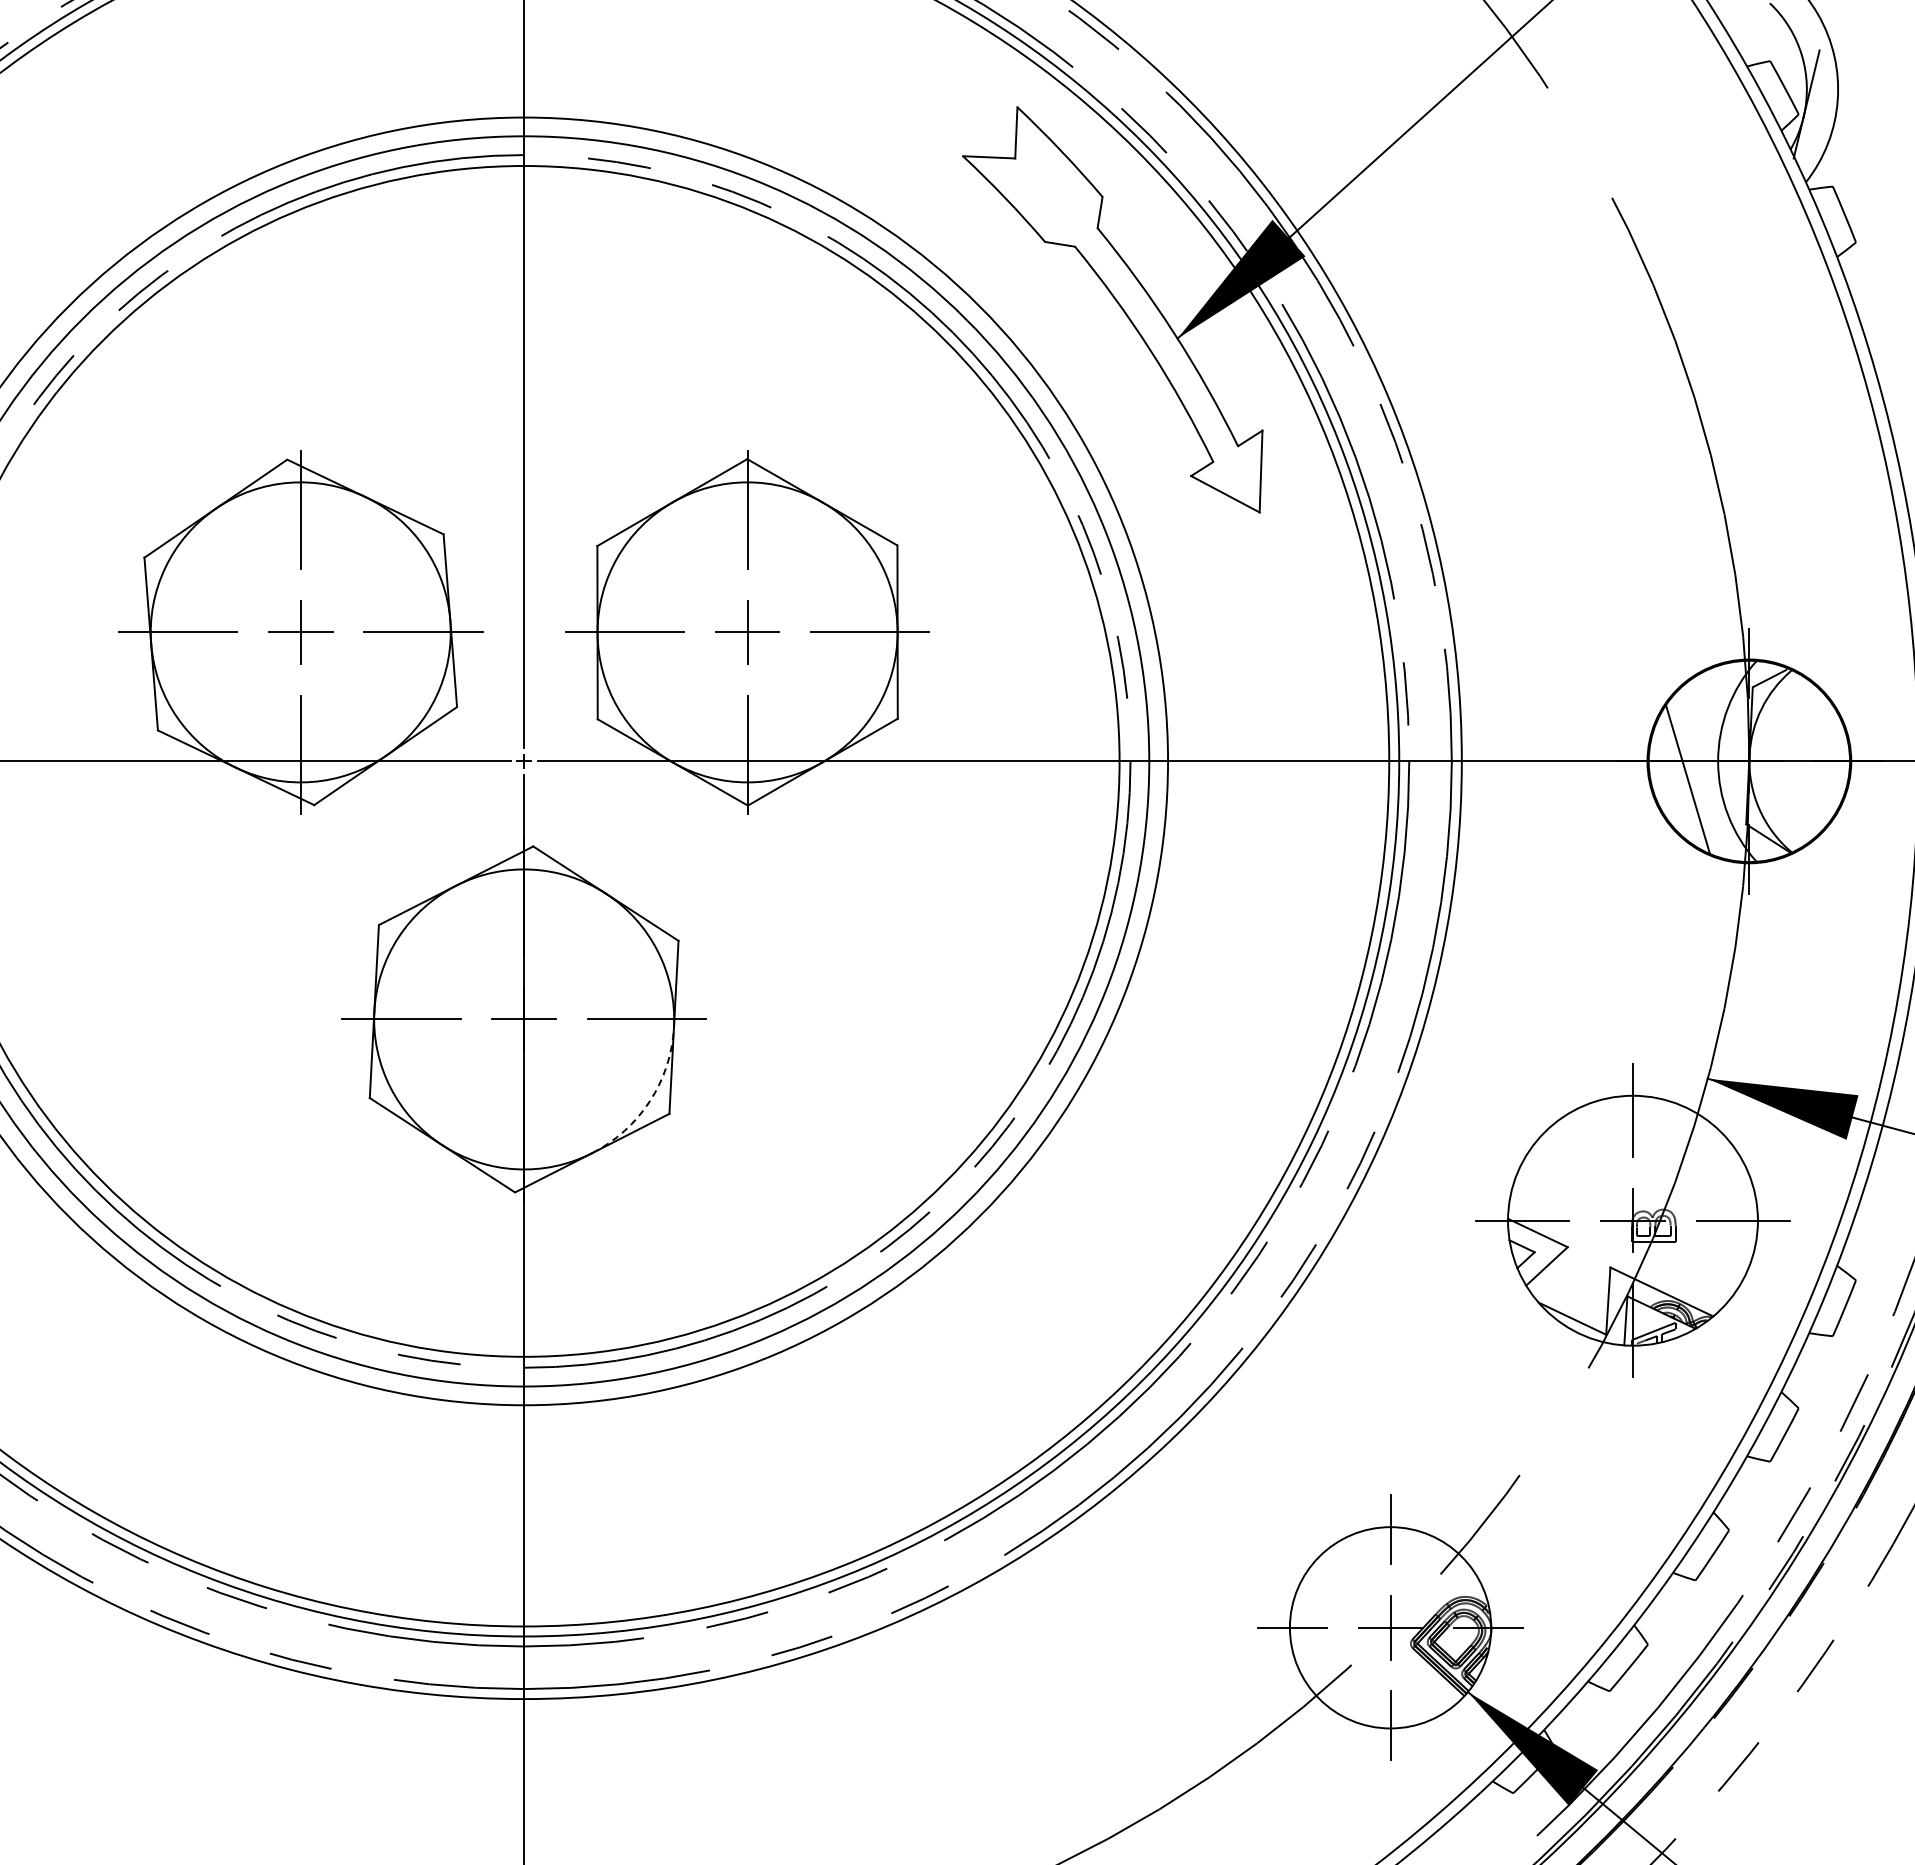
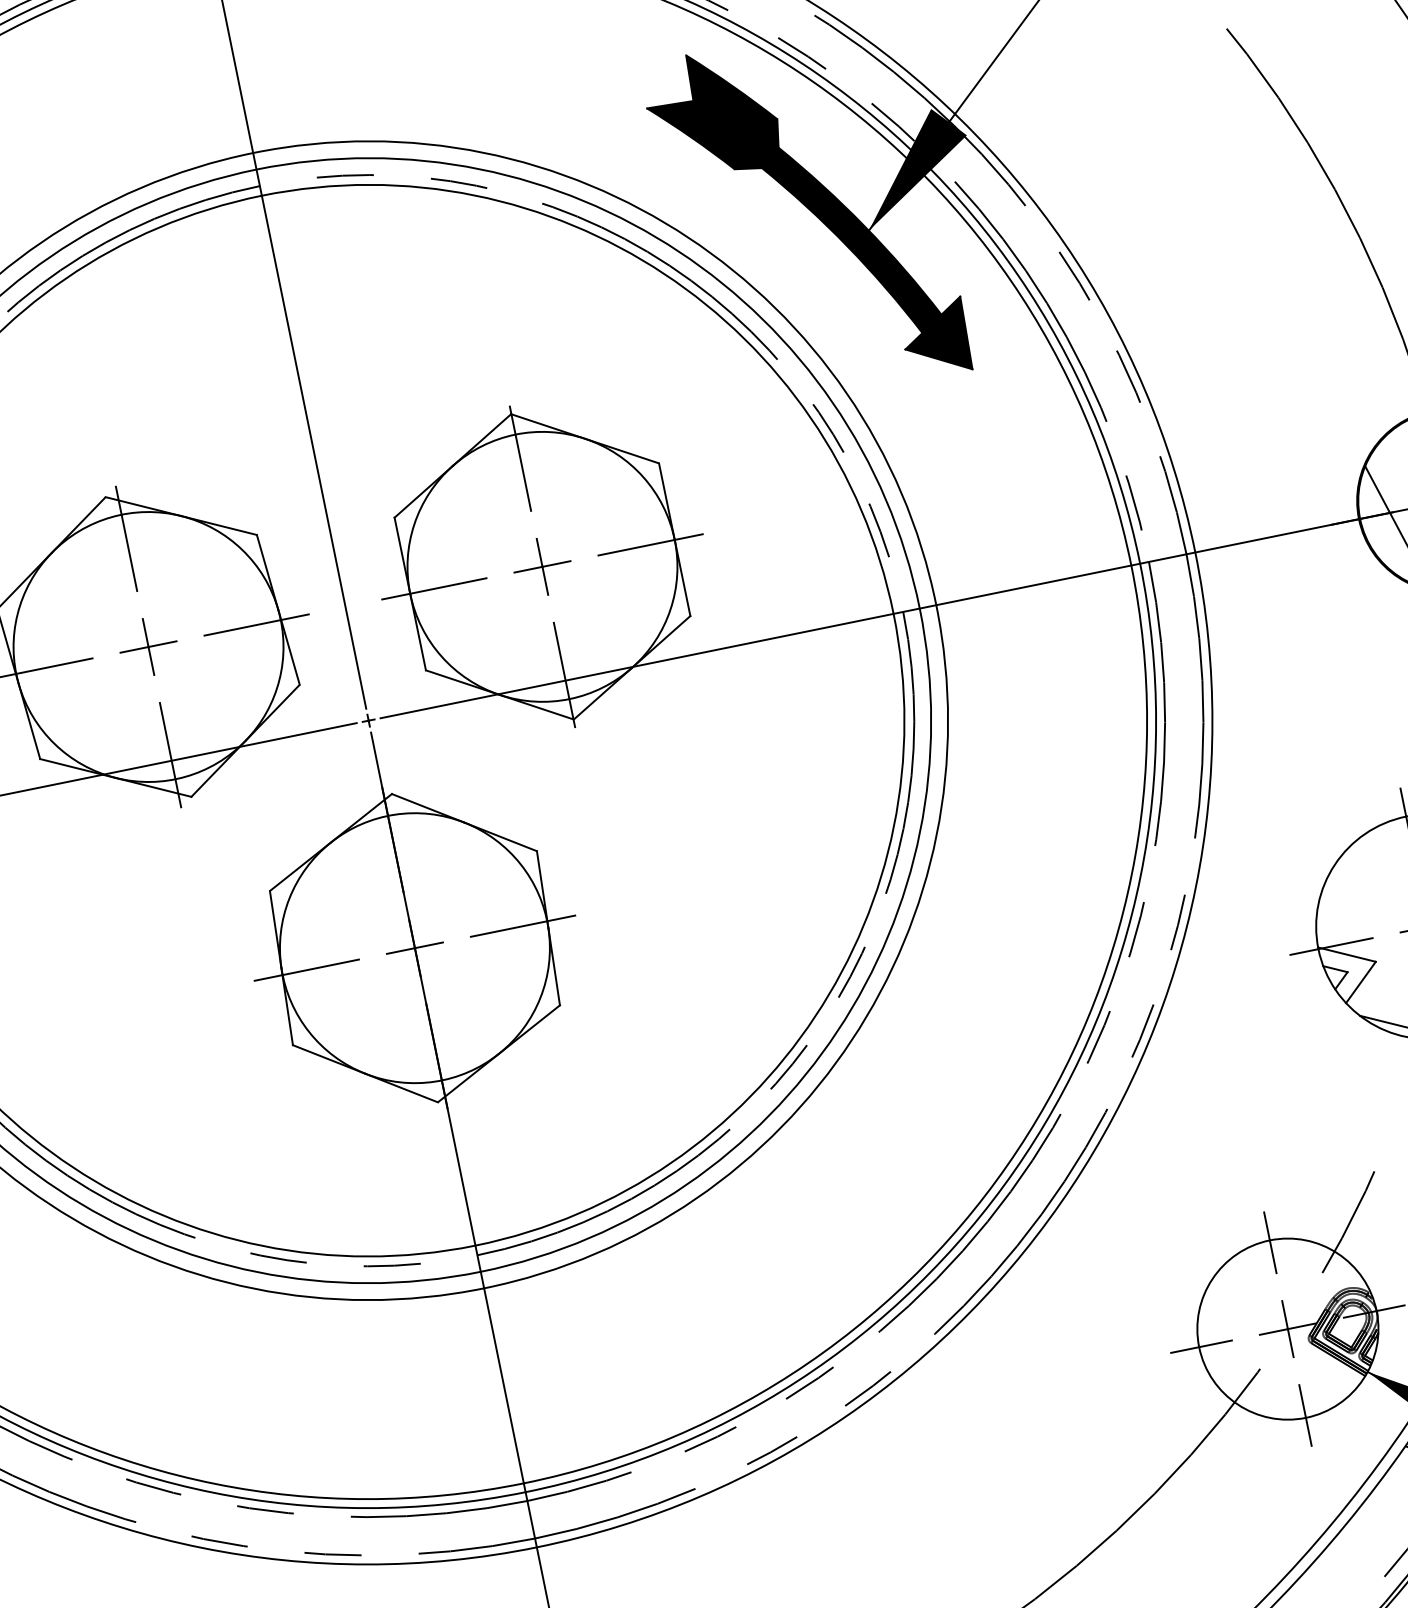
fill: (1112, 309) -> (806, 216), added
arc: (649, 1101) -> (540, 998), dashed -> solid

